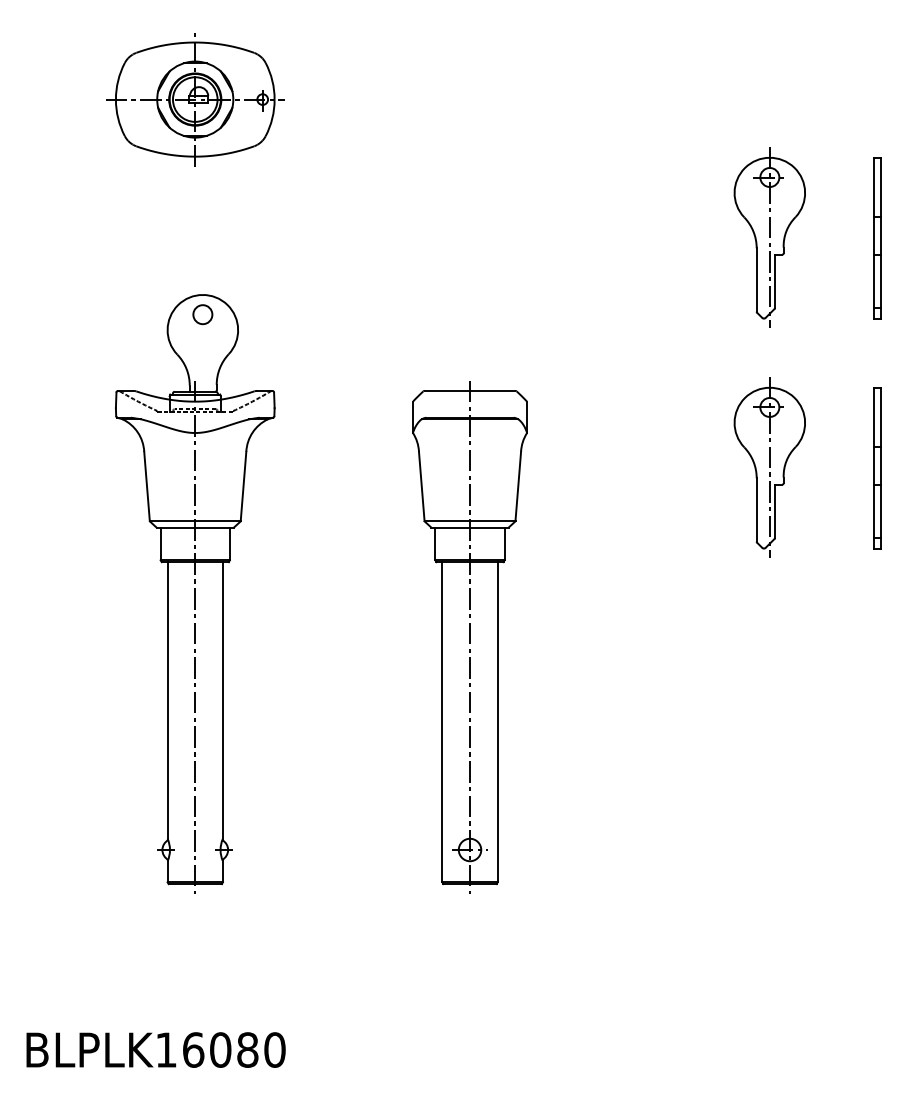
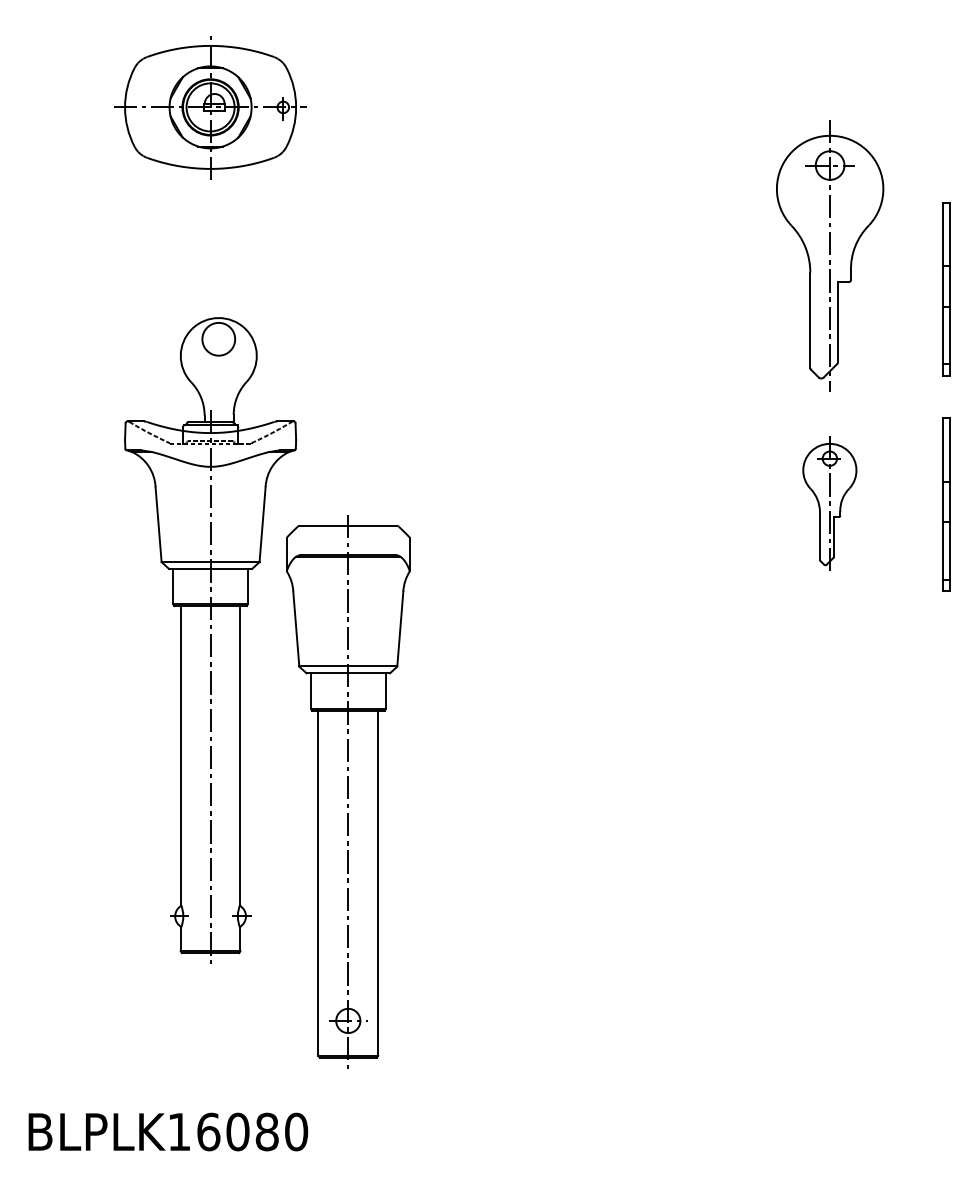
part: (769, 237) -> (829, 256), size x1.4
part: (877, 238) -> (946, 289), moved
circle: (202, 314) -> (218, 339), size x1.6
part: (769, 467) -> (829, 504), size x0.7
part: (469, 637) -> (347, 791), moved

